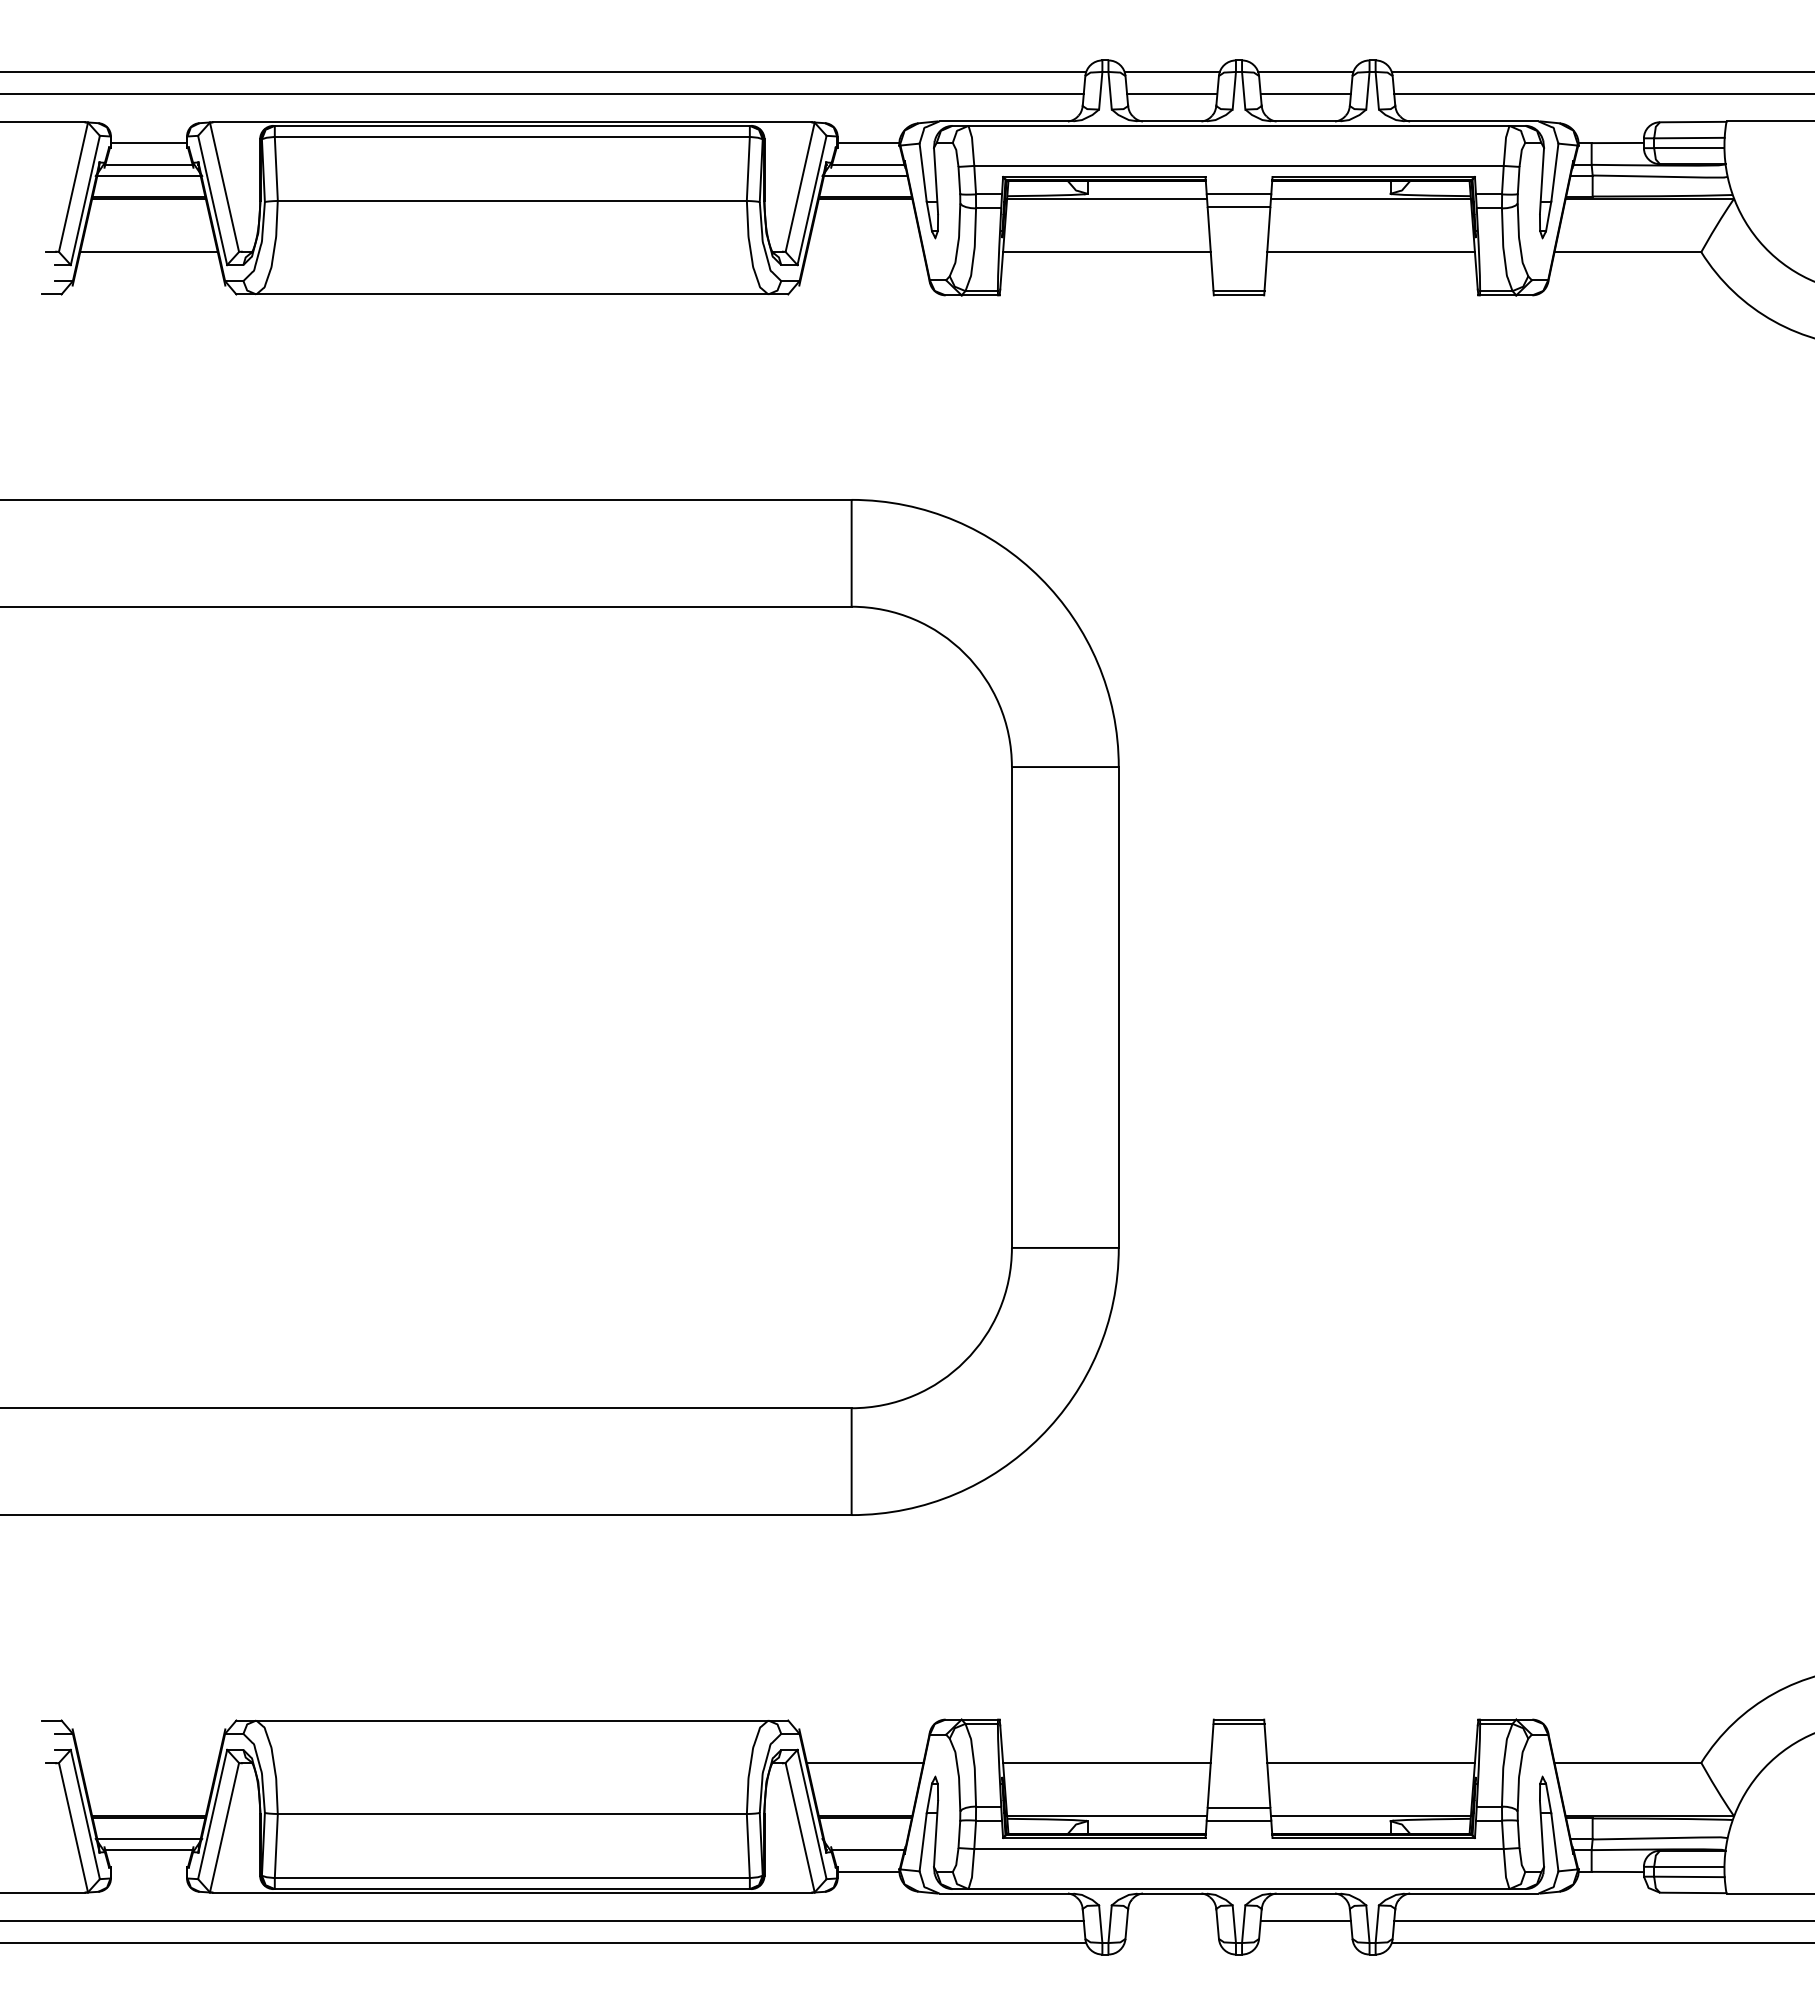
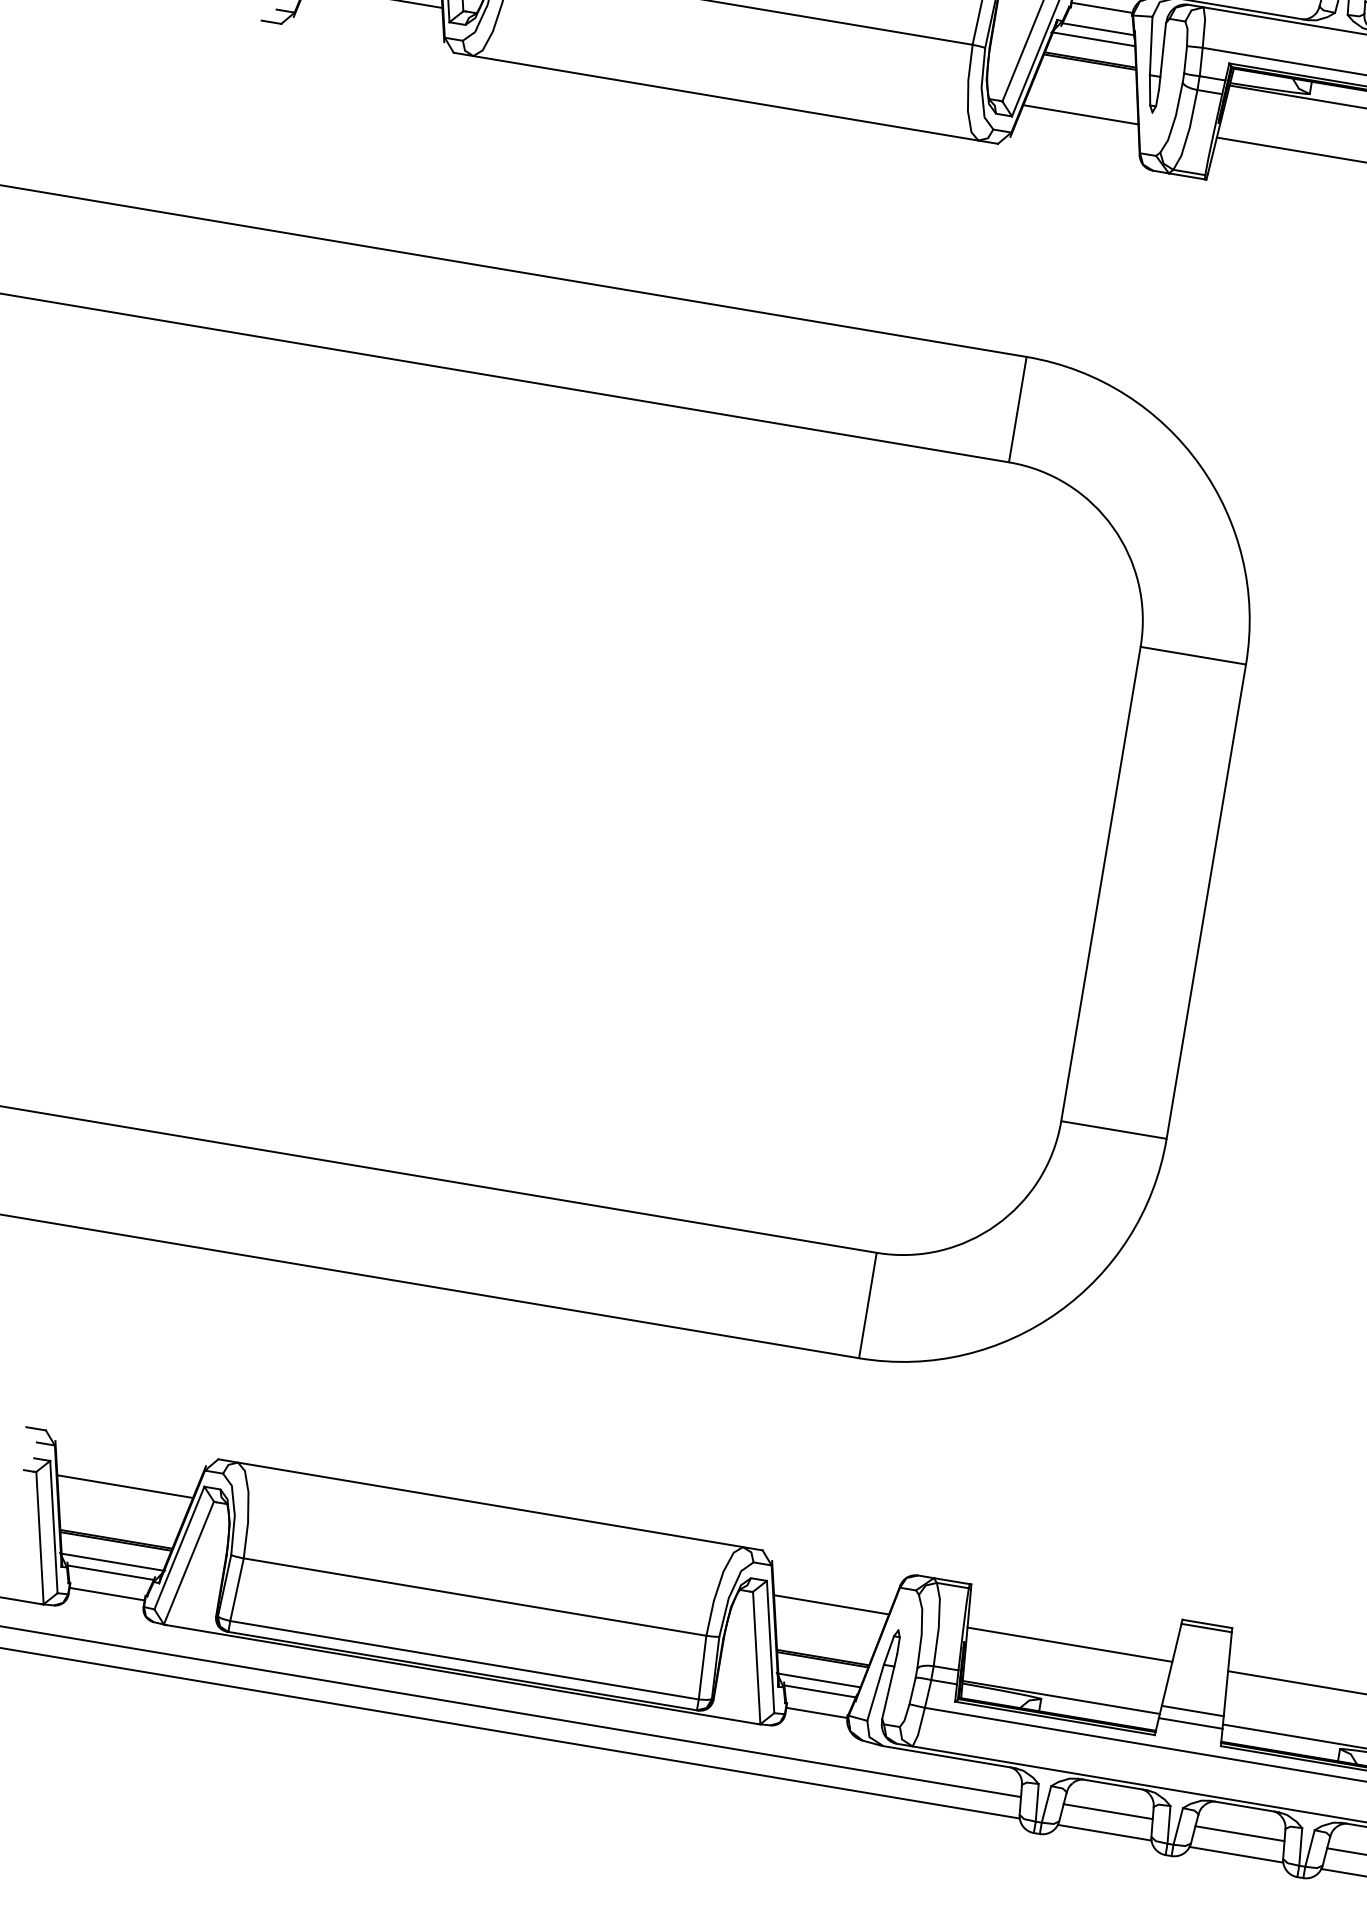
line: (864, 252) -> (1080, 115), added
line: (148, 1762) -> (124, 1486), added
line: (865, 1839) -> (819, 1680), added
line: (148, 1871) -> (106, 1593), added
line: (1171, 1921) -> (1107, 1811), added
line: (1171, 1942) -> (1104, 1832), added
line: (1305, 1942) -> (1236, 1854), added

